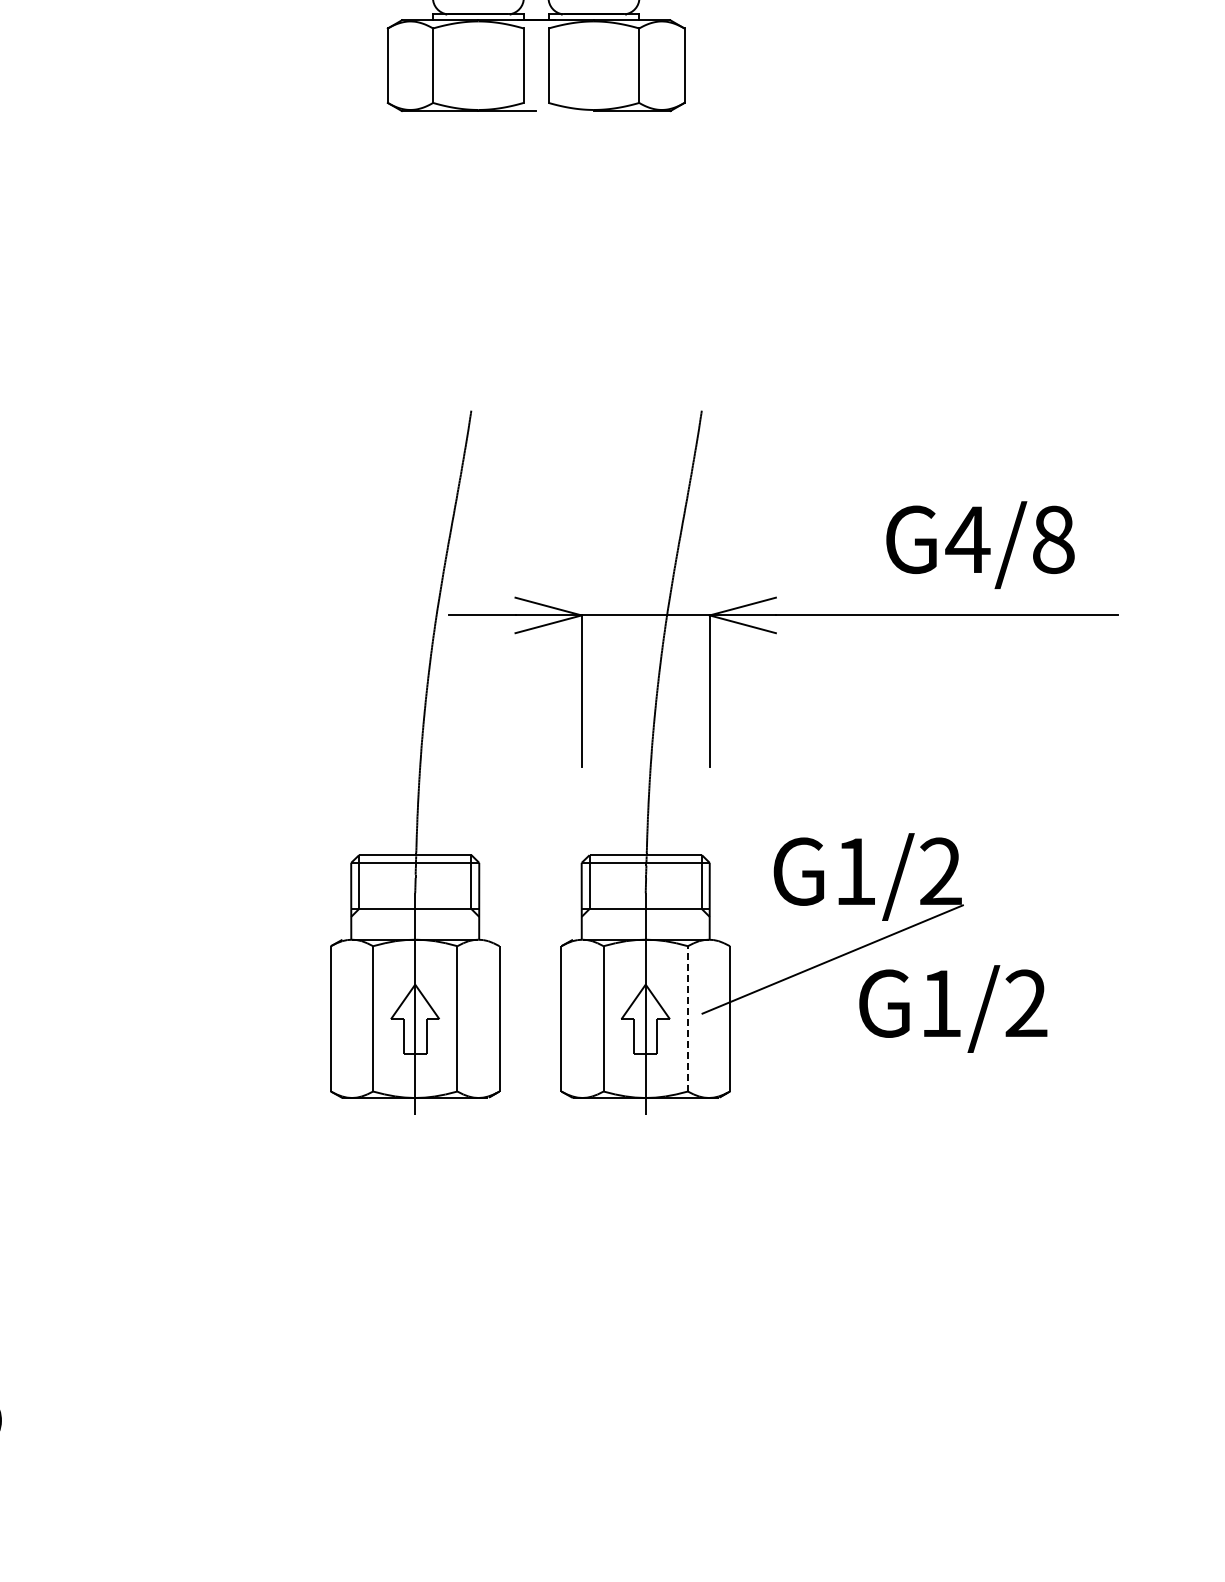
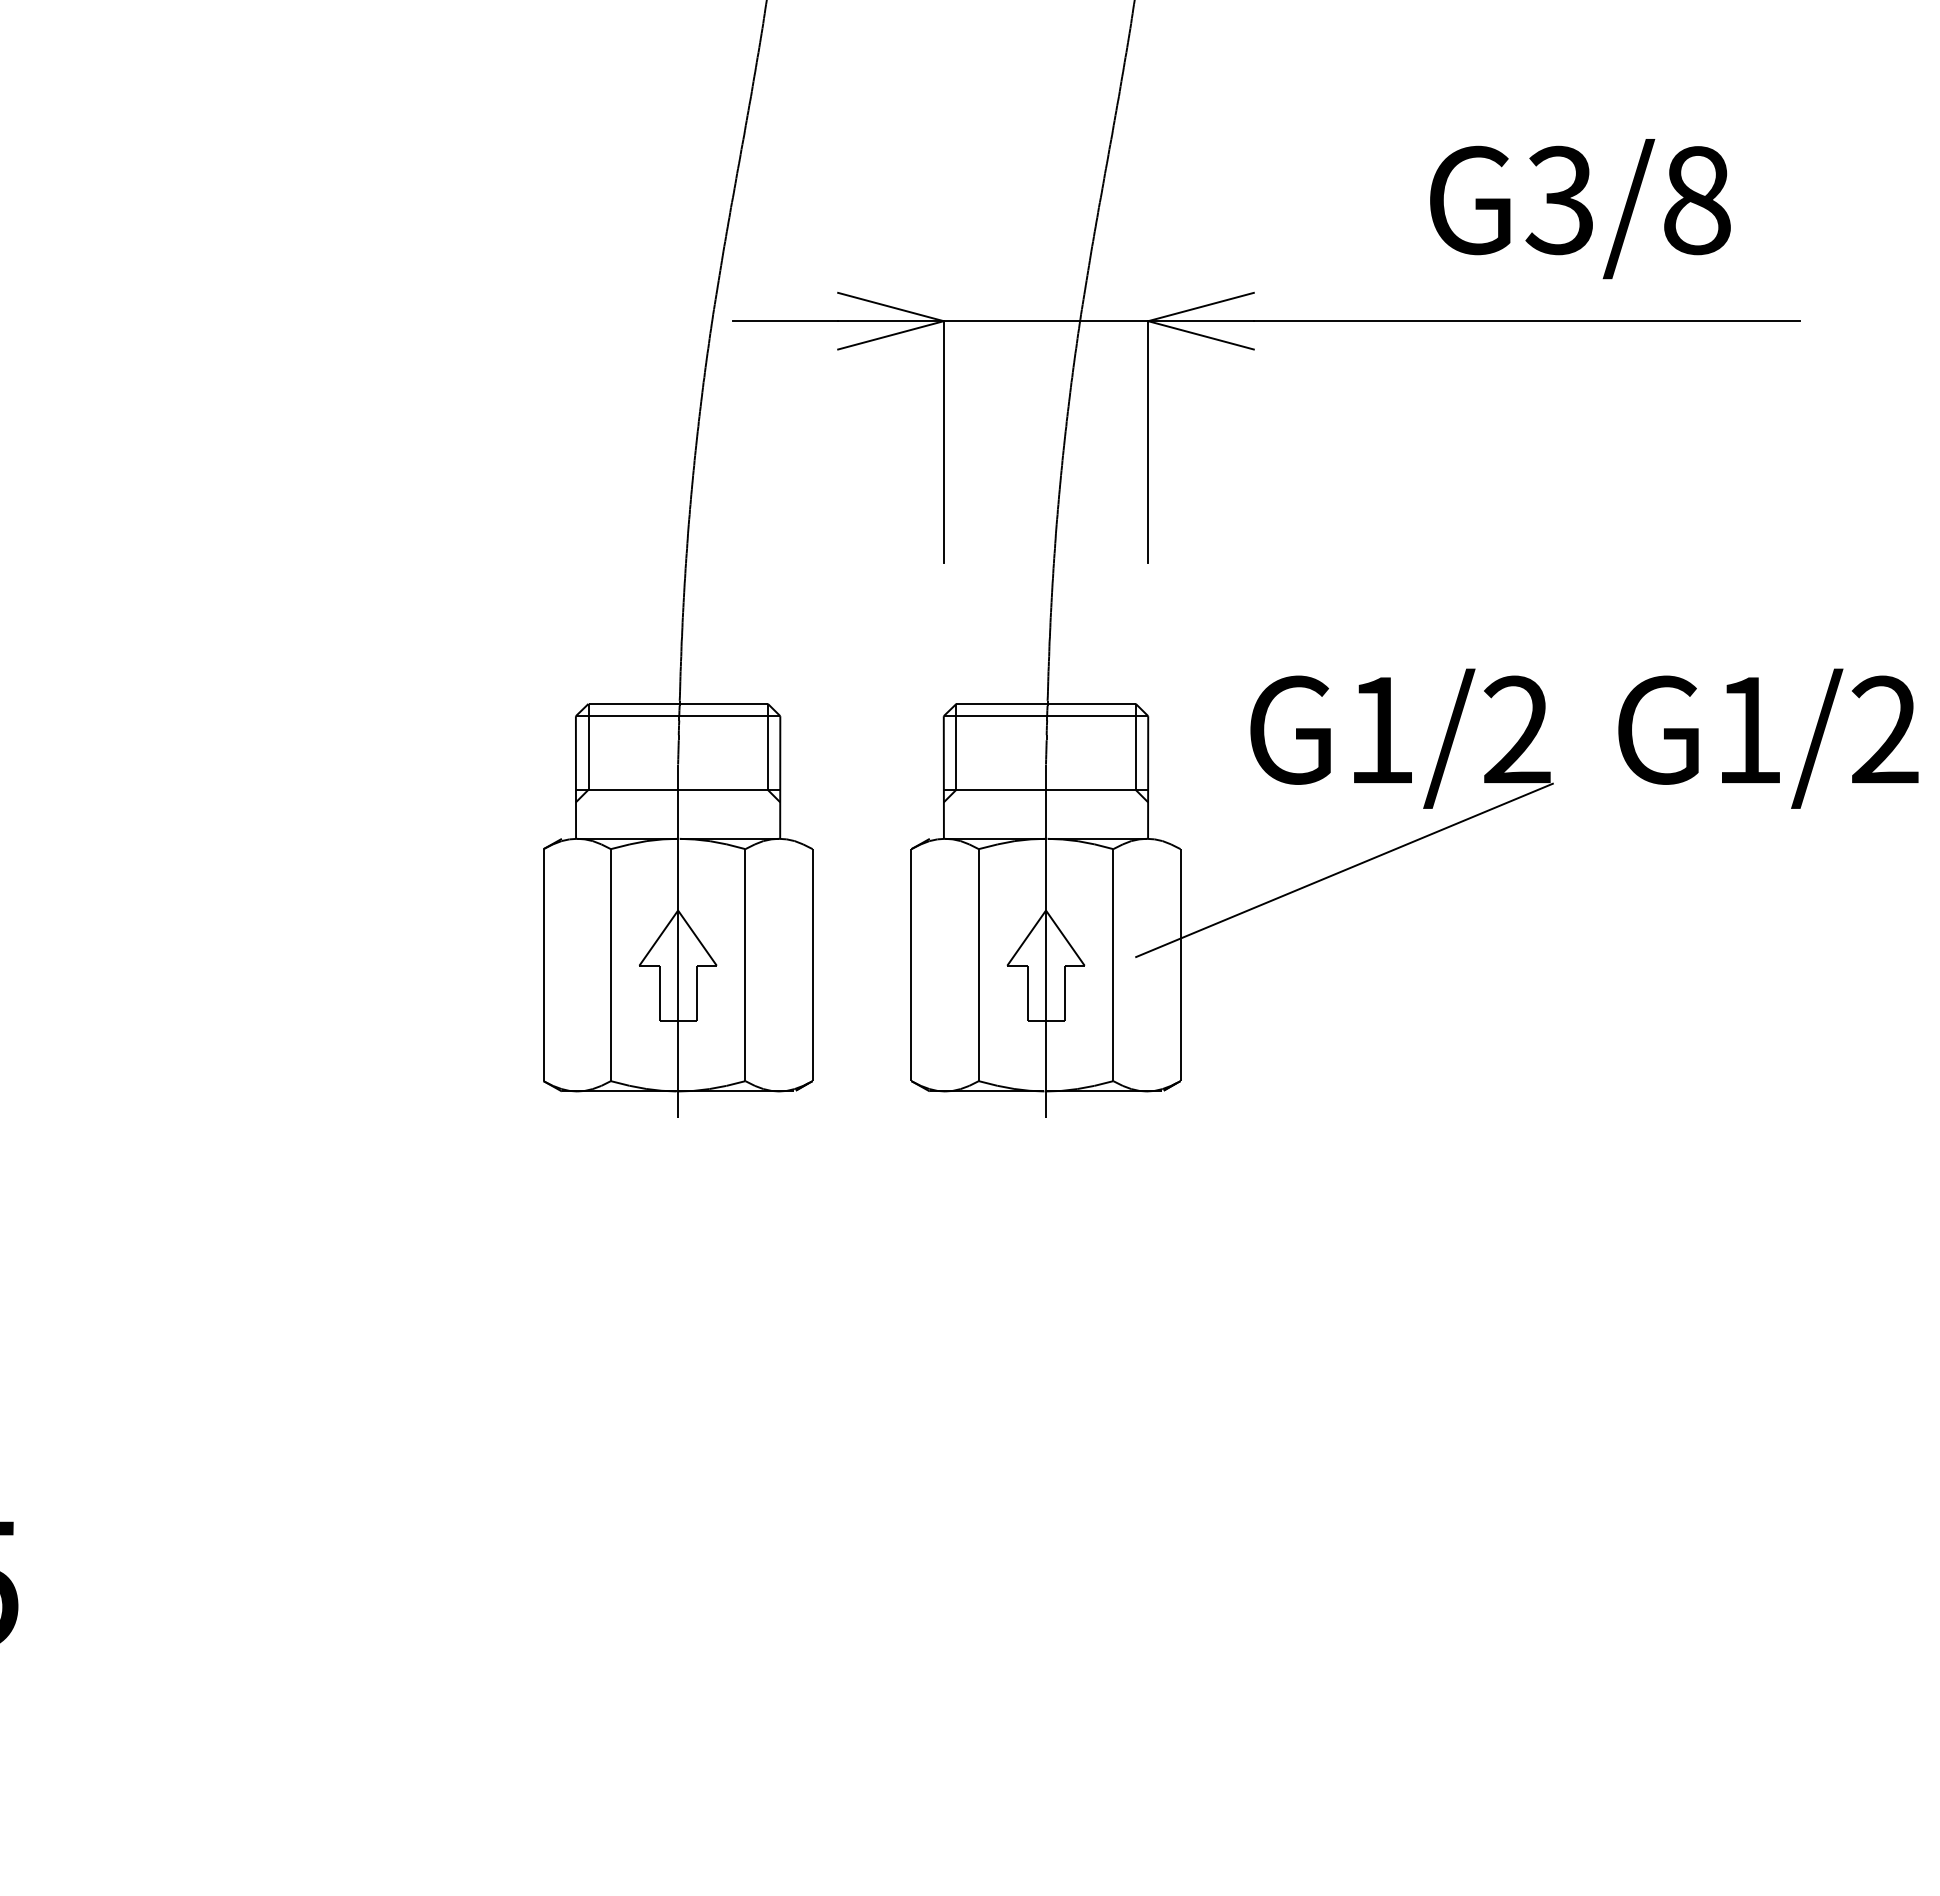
text: (967, 539) -> (1559, 199), G4/8 -> G3/8
text: (953, 1008) -> (1768, 737), moved
line: (687, 1018) -> (1112, 964), dashed -> solid

